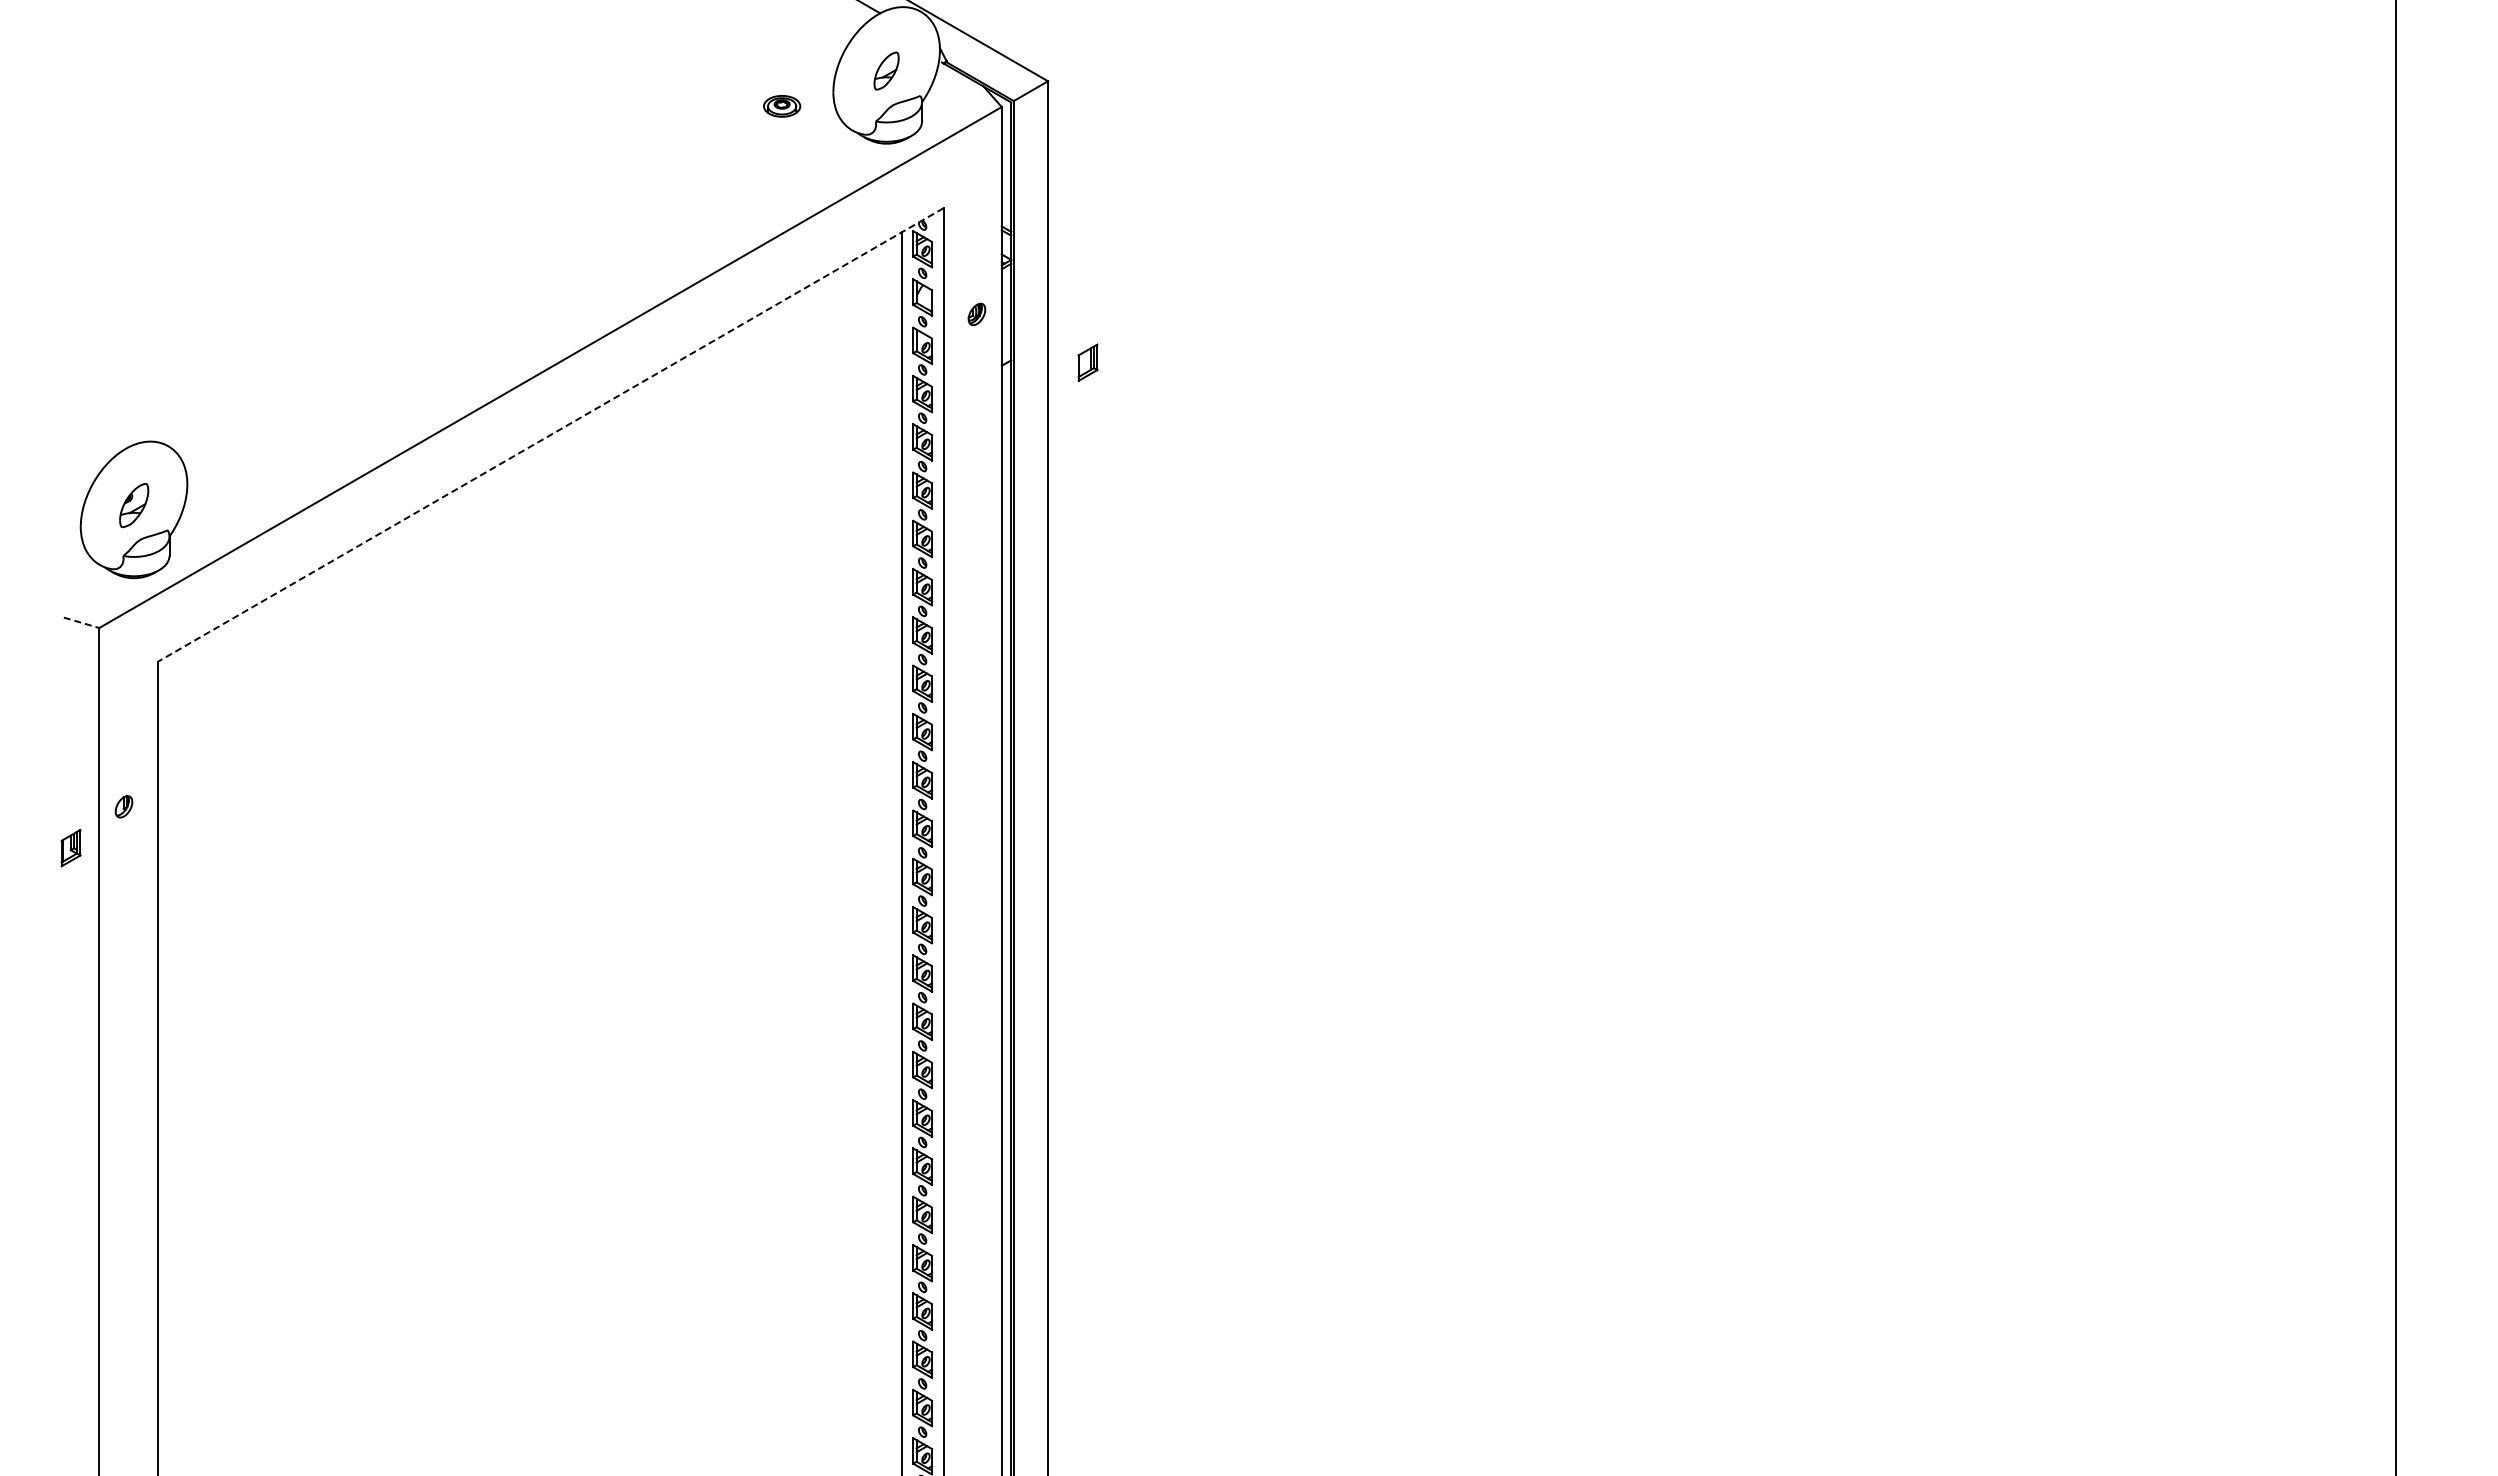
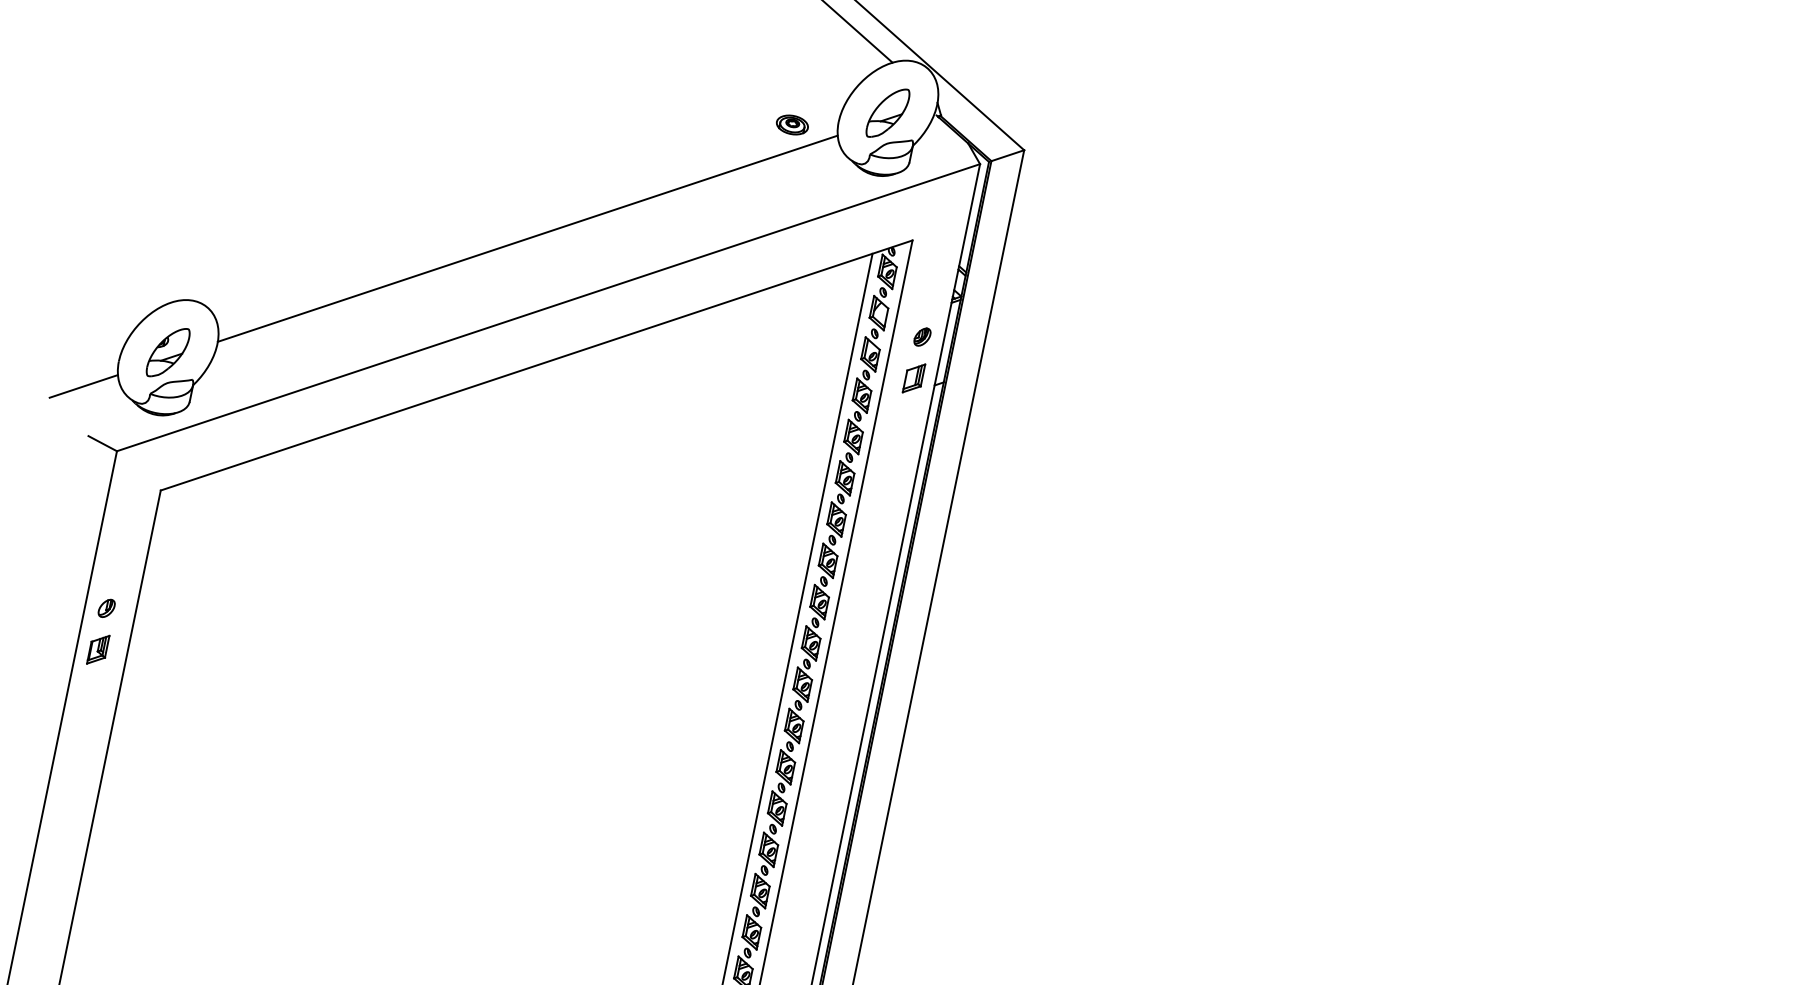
part: (886, 70) -> (887, 112), size x1.67
line: (511, 294) -> (527, 238), added
part: (1087, 362) -> (913, 378), moved
line: (550, 435) -> (536, 365), dashed -> solid
part: (134, 505) -> (168, 352), size x1.43
line: (46, 562) -> (83, 385), added
line: (82, 622) -> (103, 443), dashed -> solid
part: (70, 848) -> (97, 649), moved

